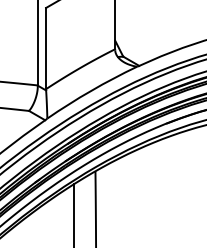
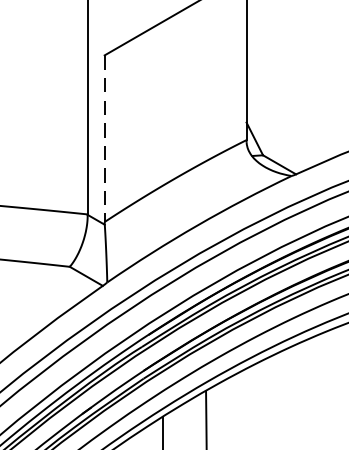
line: (46, 48) -> (105, 138), solid -> dashed

